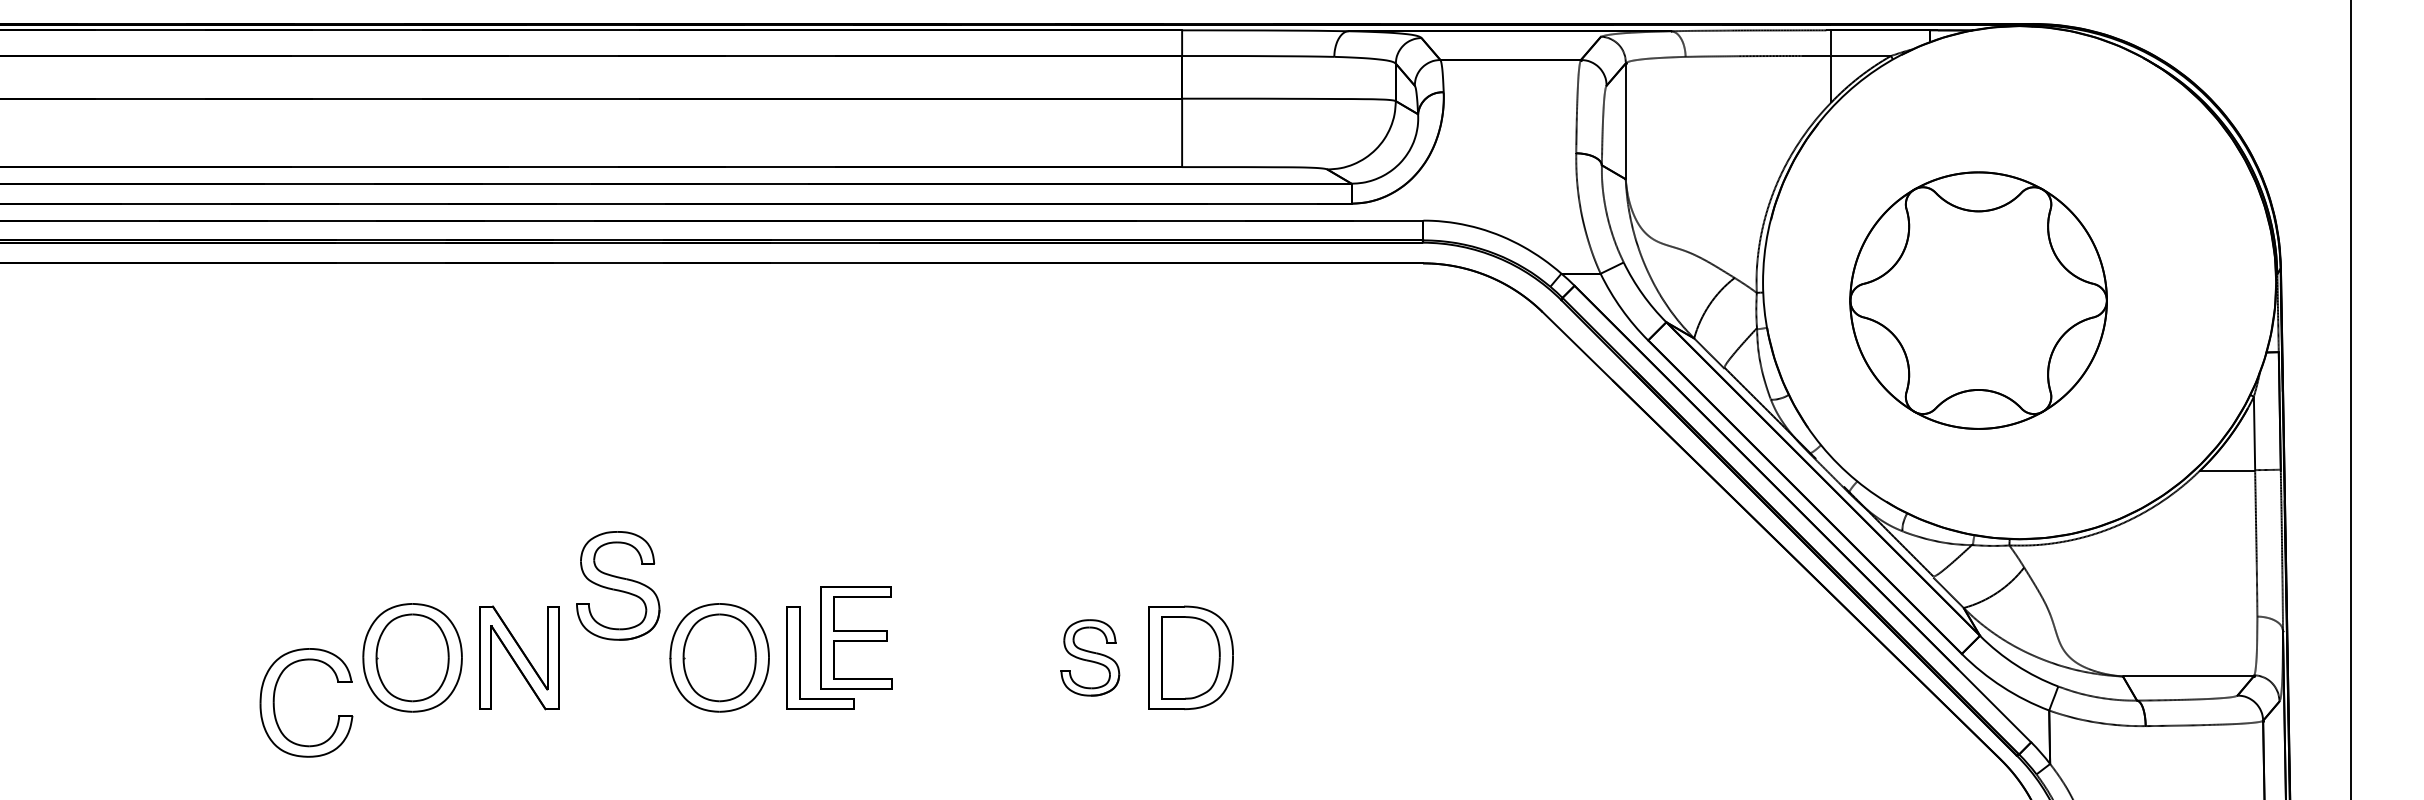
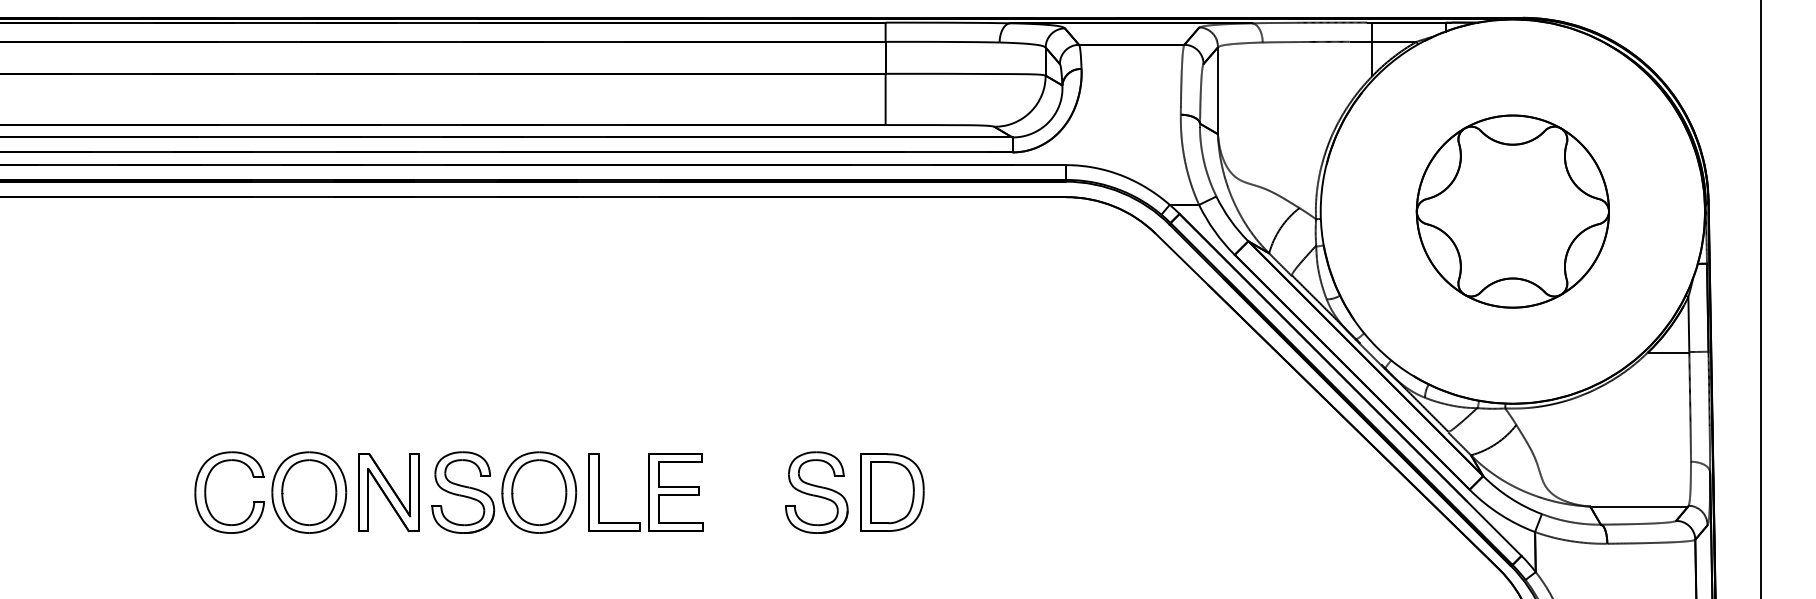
part: (1978, 300) -> (1512, 211), moved
part: (618, 585) -> (463, 492), moved
part: (856, 637) -> (676, 492), moved
part: (1090, 657) -> (816, 492), size x1.43
part: (274, 702) -> (205, 492), moved

